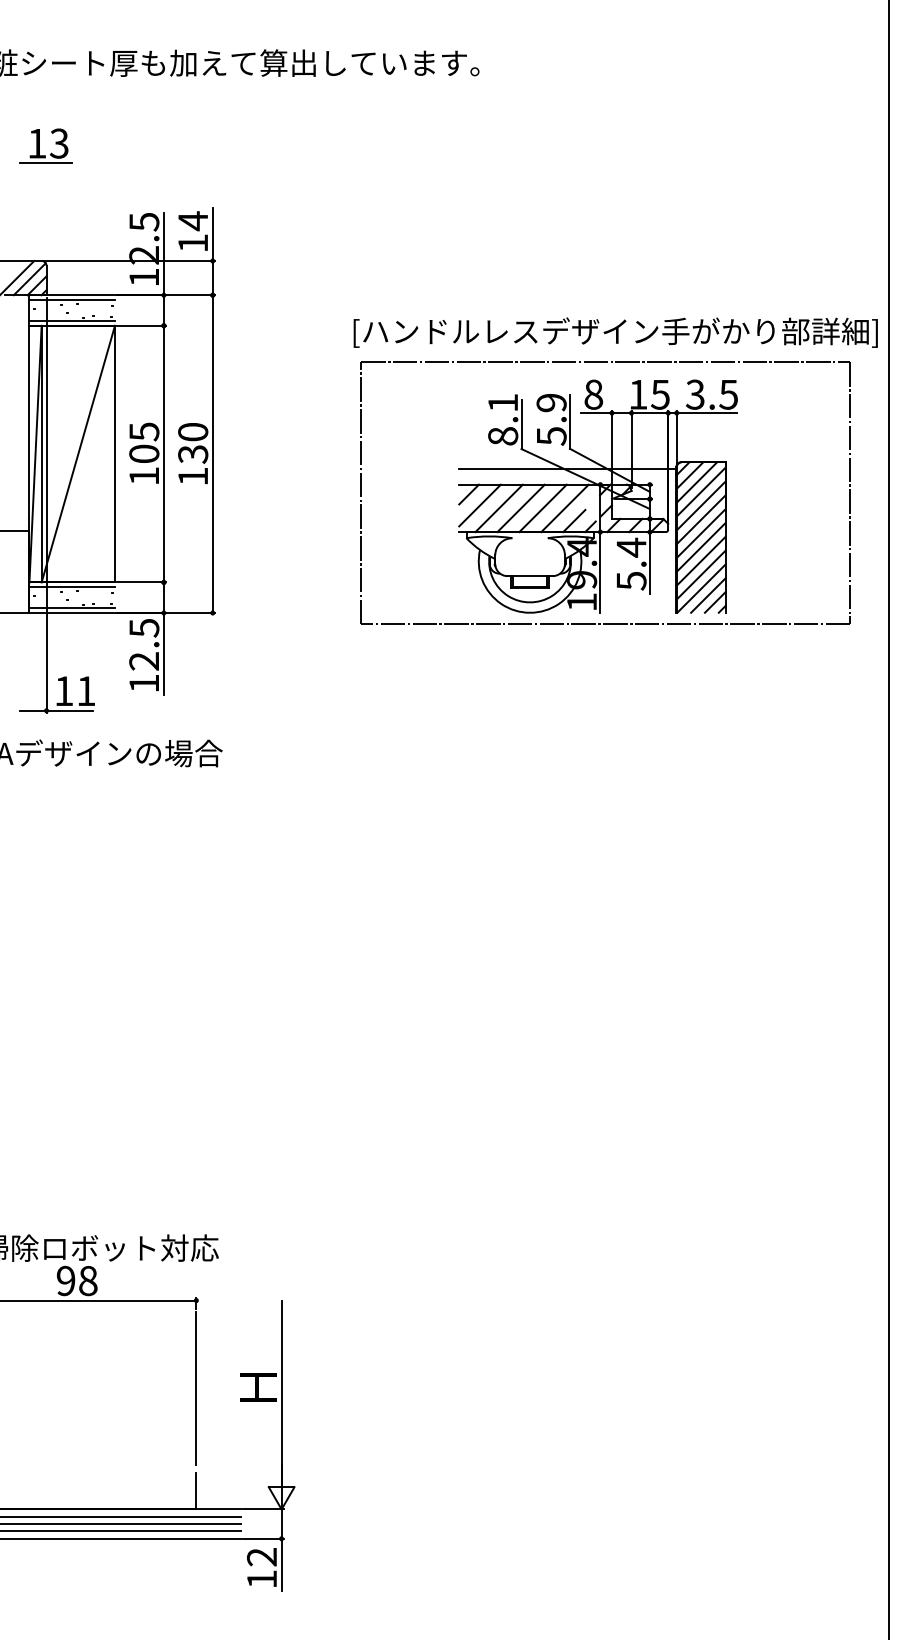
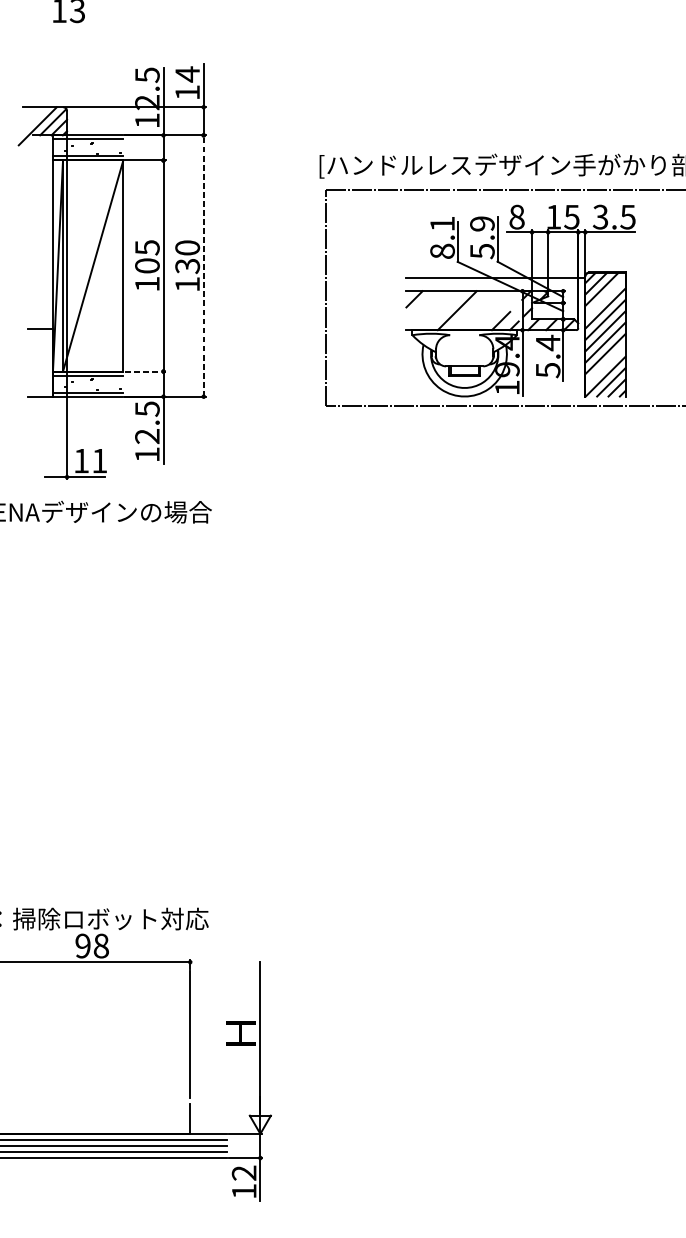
line: (45, 163) -> (66, 27), removed
line: (212, 454) -> (203, 266), solid -> dashed
line: (700, 491) -> (604, 296), removed
line: (479, 505) -> (423, 308), removed
line: (498, 508) -> (438, 310), removed
line: (542, 508) -> (474, 310), removed
line: (564, 508) -> (493, 310), removed
line: (700, 574) -> (604, 365), removed
line: (142, 582) -> (145, 371), solid -> dashed

